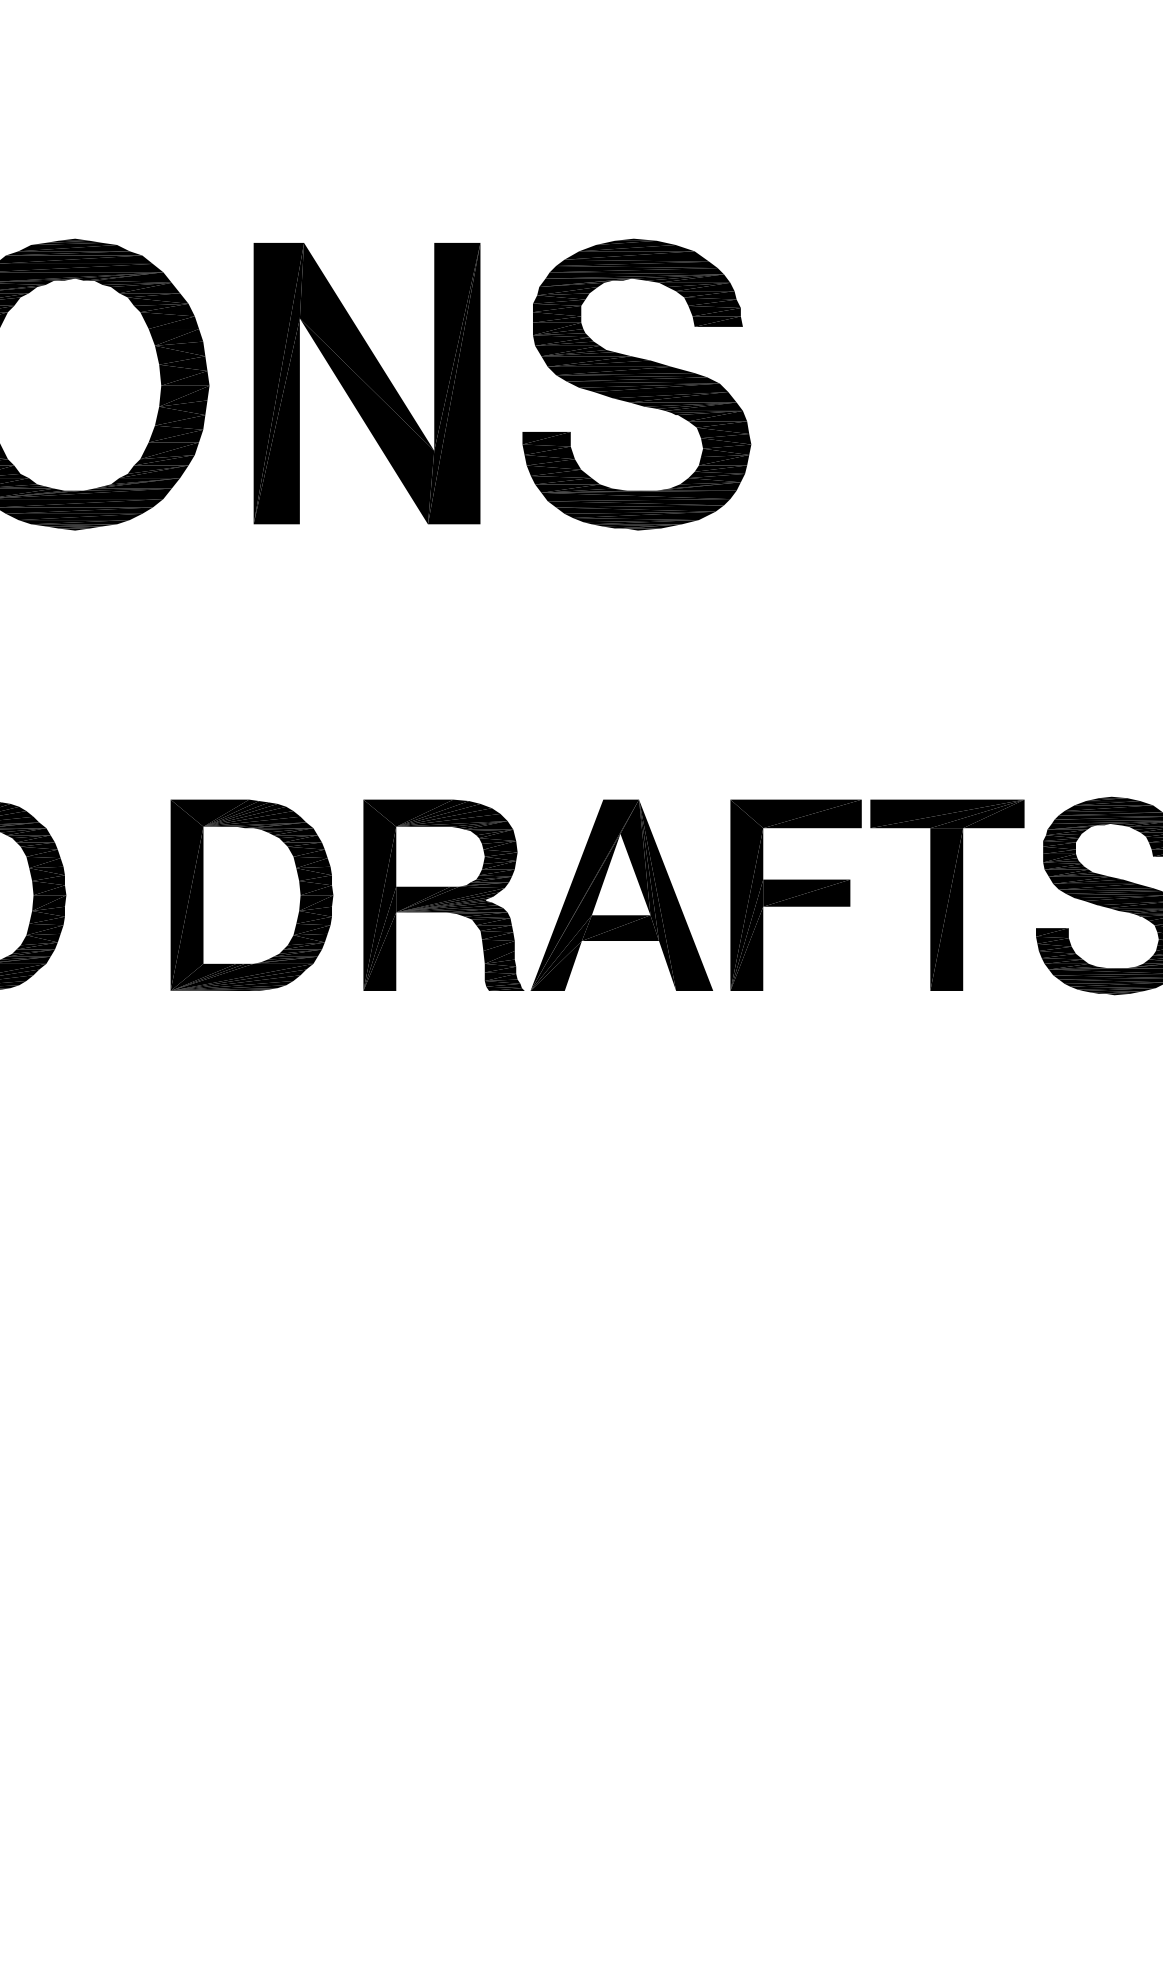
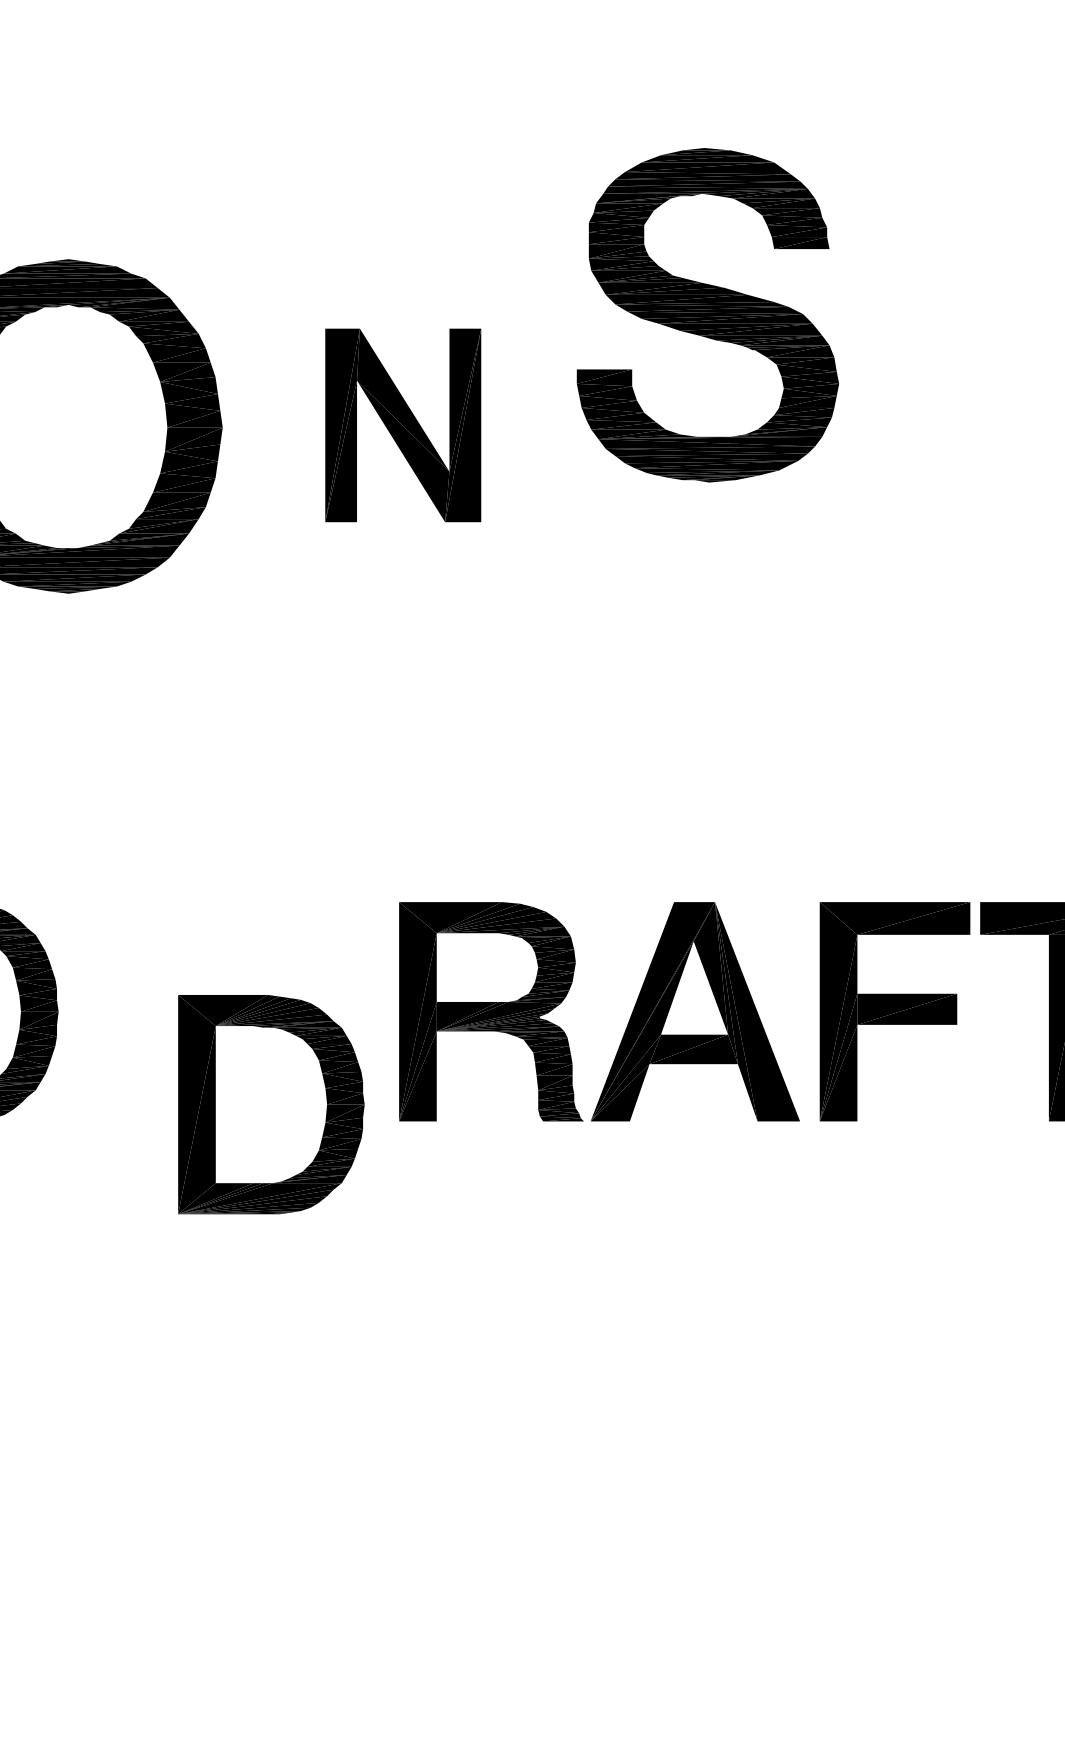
part: (366, 383) -> (402, 425), size x0.6
part: (636, 384) -> (707, 315), moved
part: (251, 894) -> (270, 1103), moved

